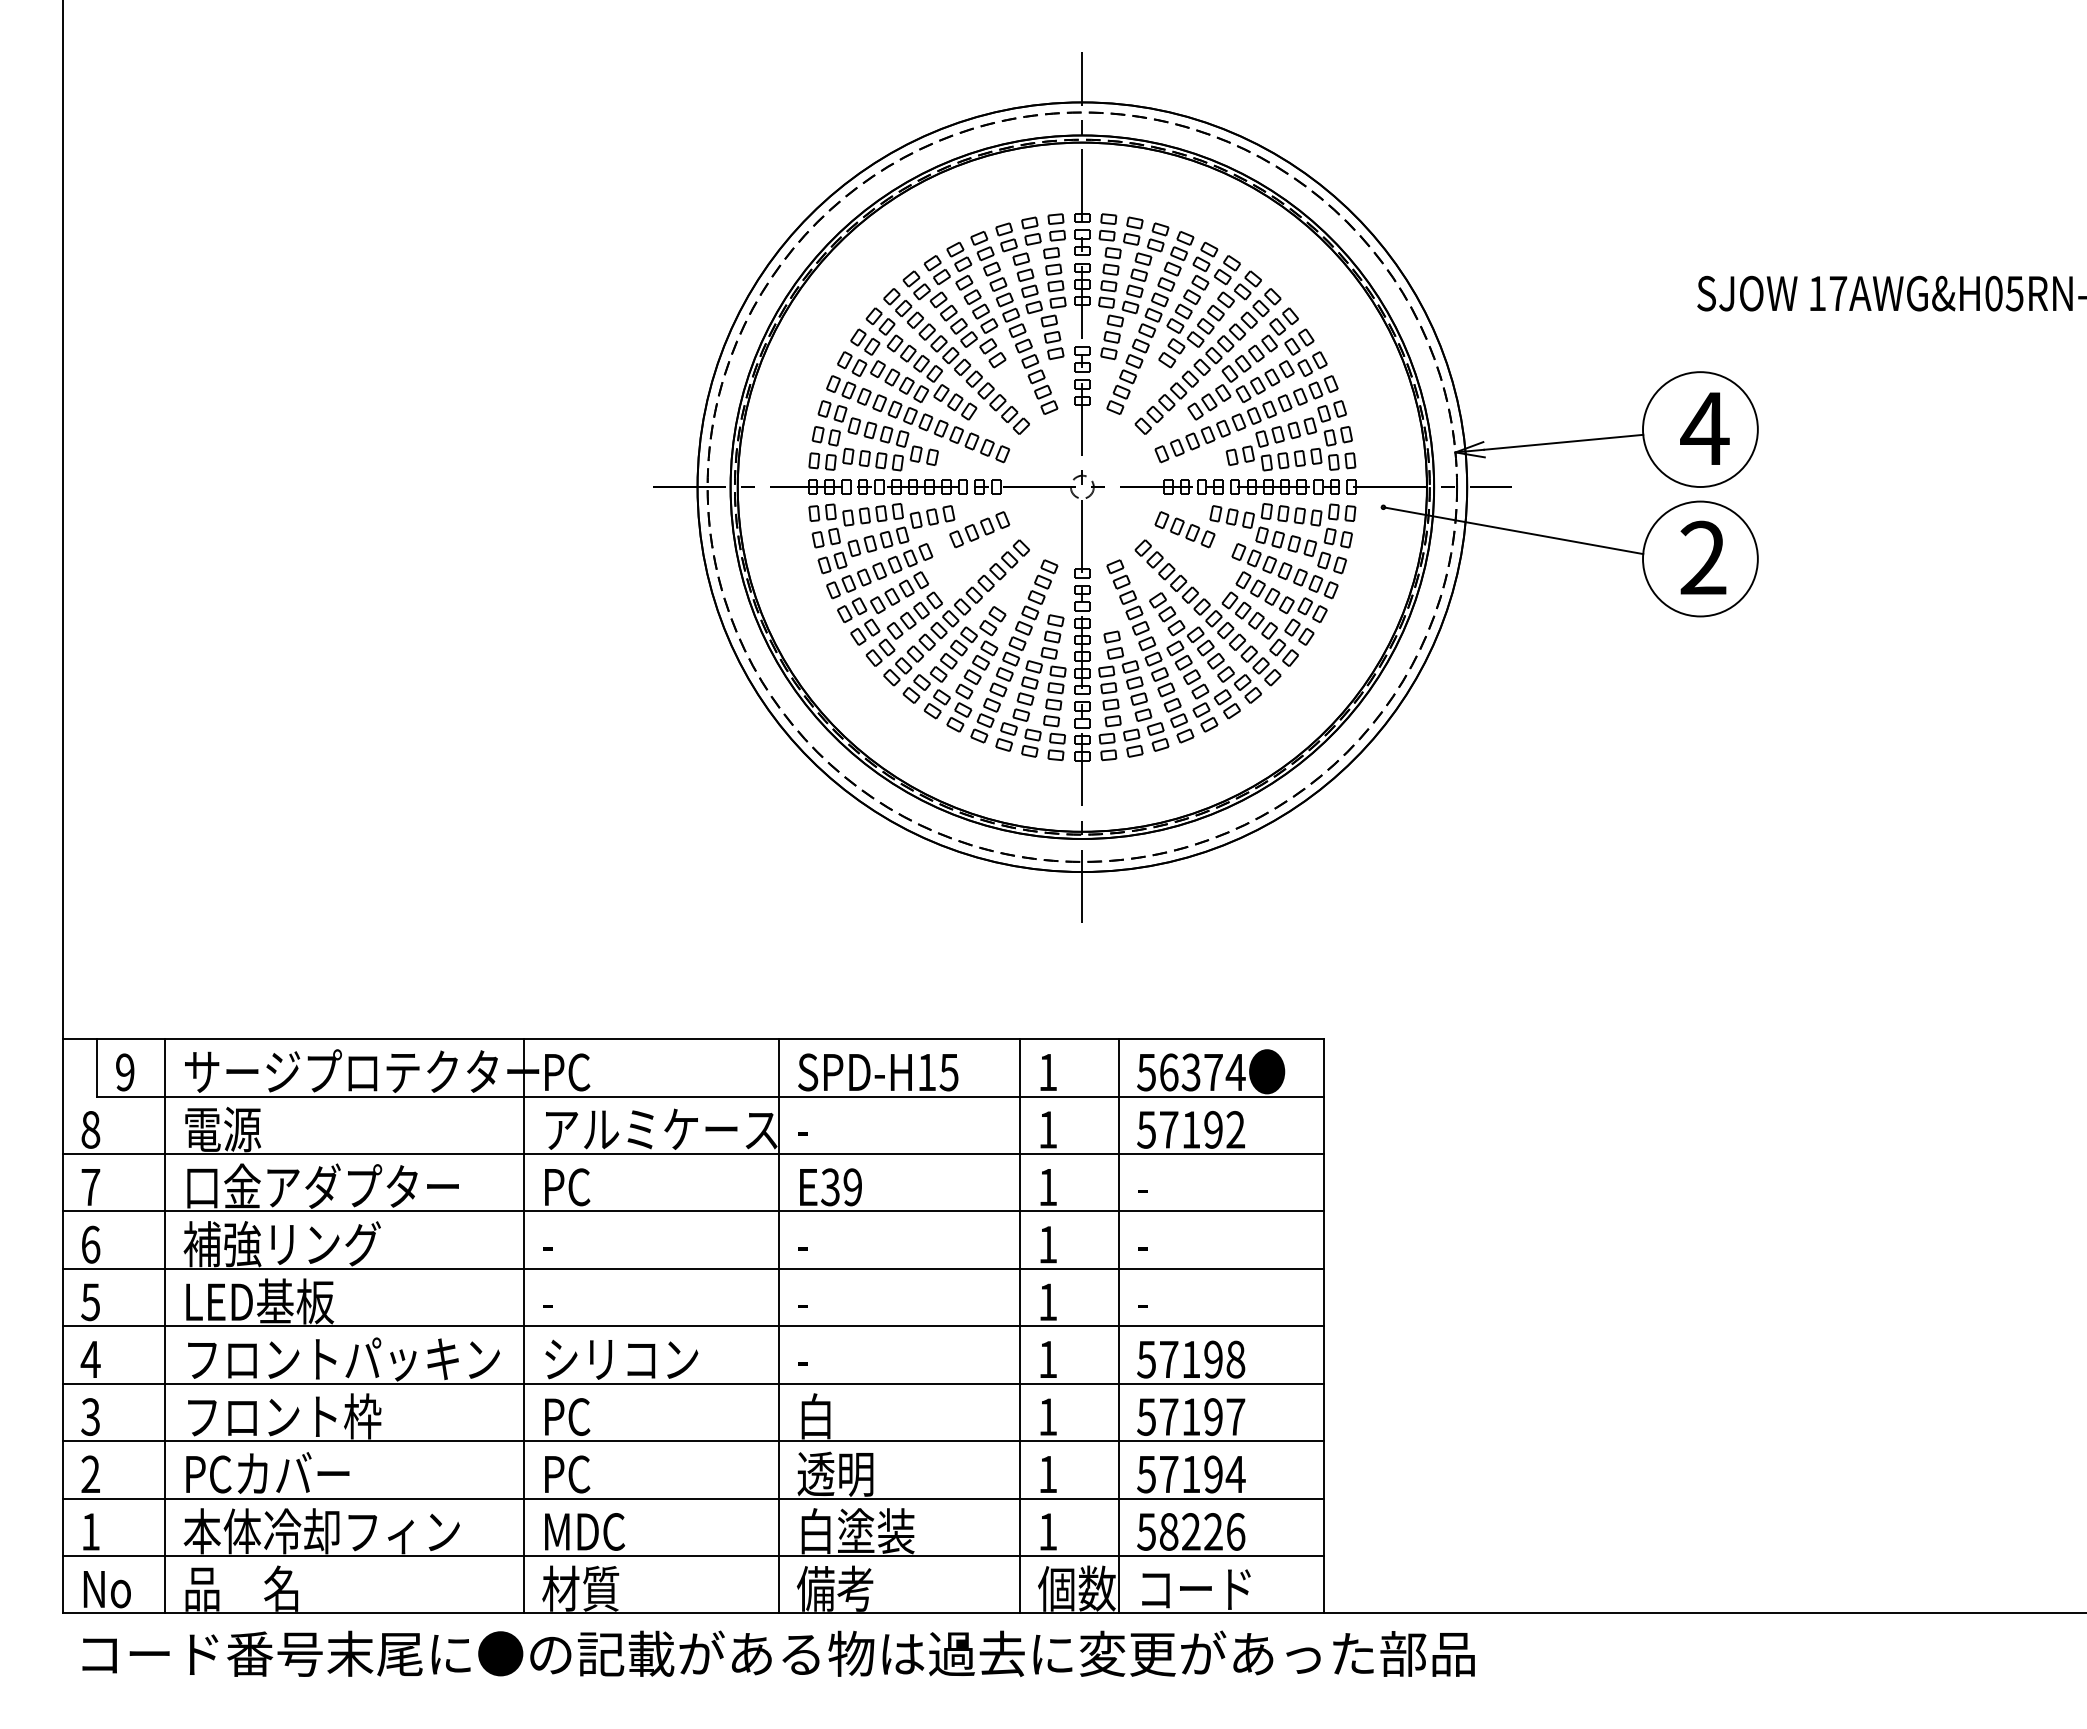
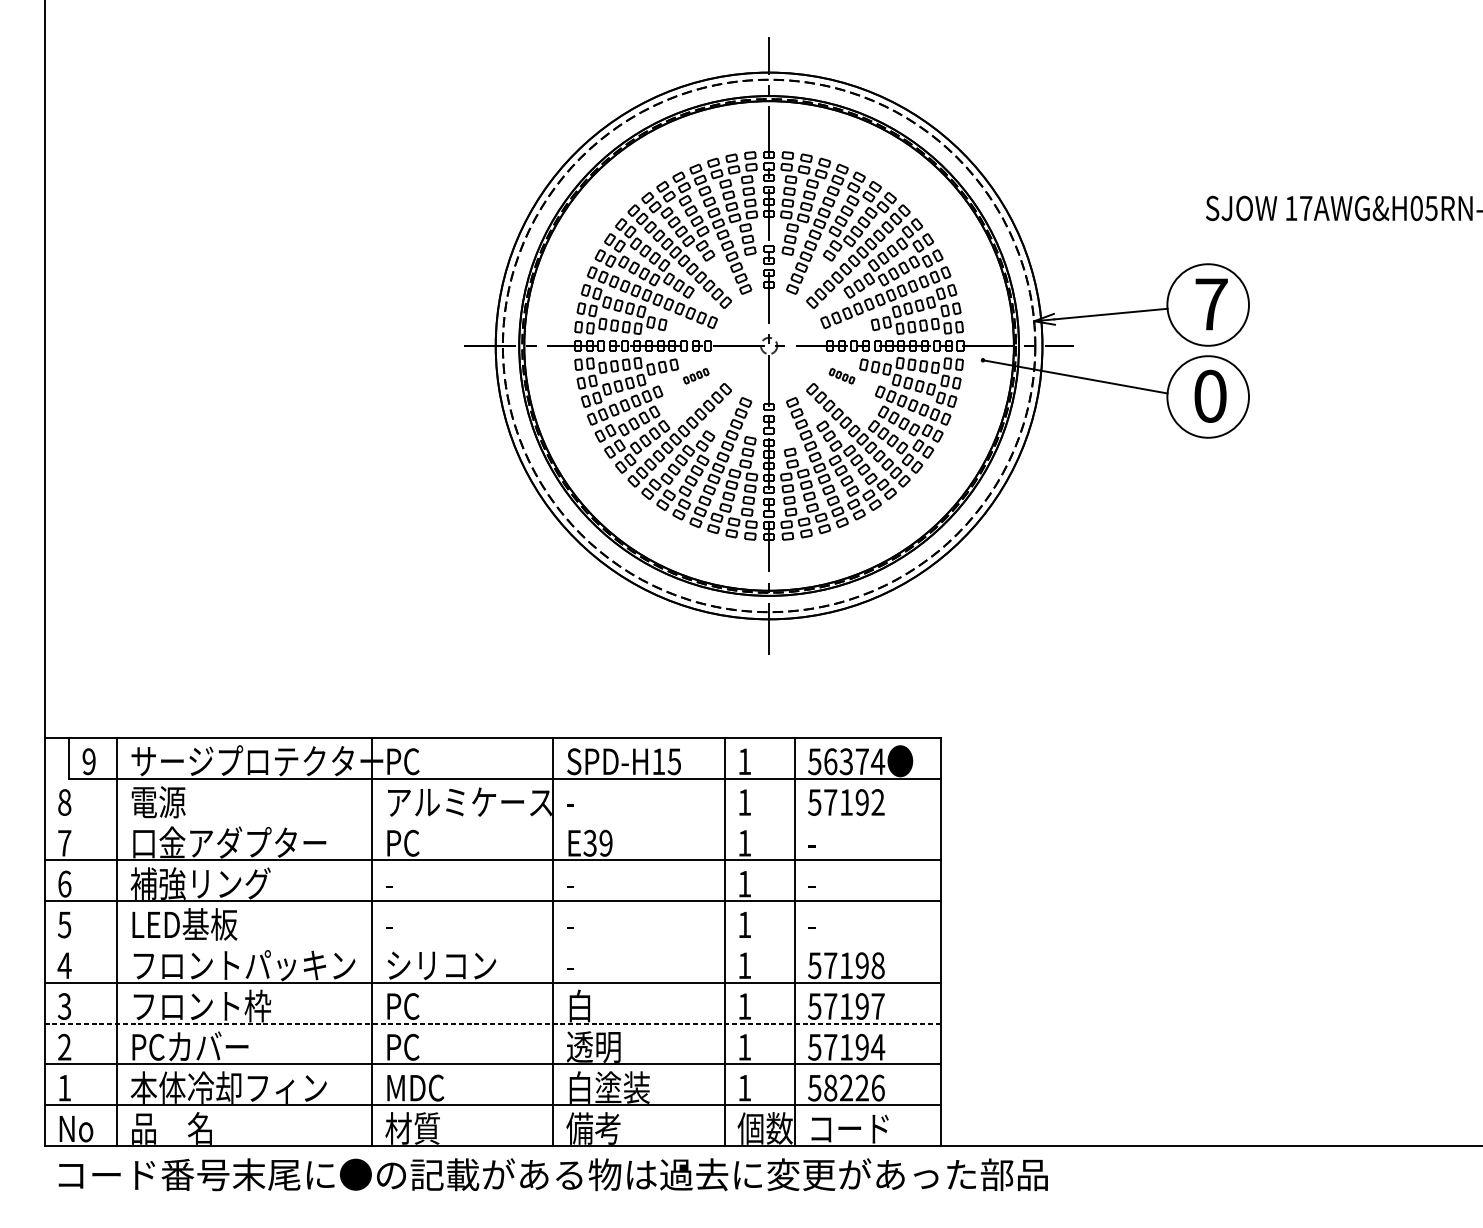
text: (1704, 428) -> (1211, 304), 4 -> 7
part: (979, 529) -> (696, 376), size x0.6
part: (1184, 529) -> (841, 376), size x0.6
text: (1703, 557) -> (1210, 395), 2 -> 0
line: (693, 1154) -> (492, 820), removed
line: (693, 1326) -> (492, 942), removed
line: (693, 1441) -> (492, 1023), solid -> dashed

